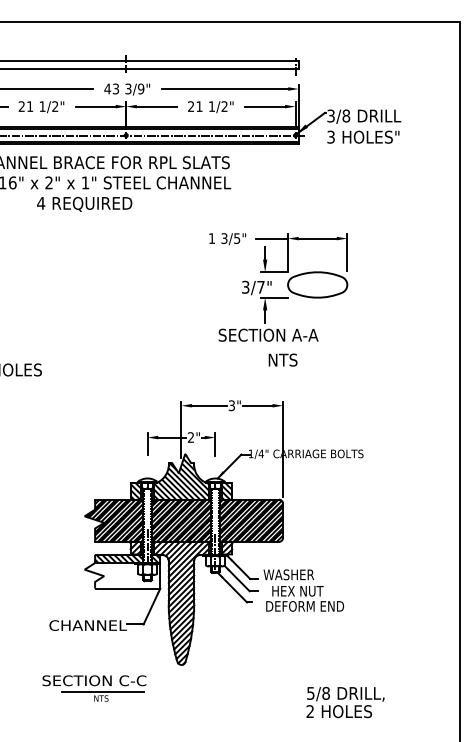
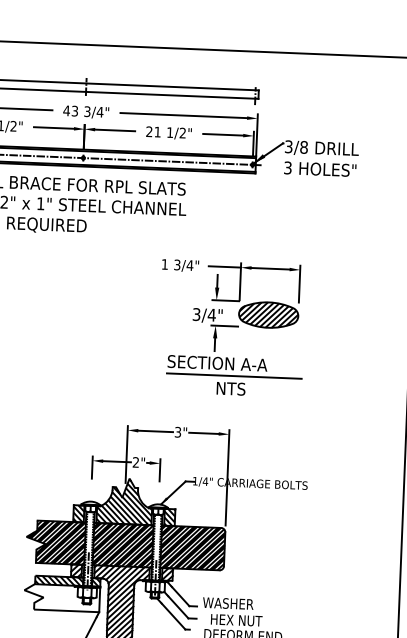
text: (140, 88) -> (99, 111), 3/9" -> 3/4"
text: (236, 238) -> (189, 265), 3/5" -> 3/4"
hatch: (317, 284) -> (268, 314), added
text: (260, 287) -> (211, 315), 3/7" -> 3/4"
line: (285, 347) -> (233, 376), added

